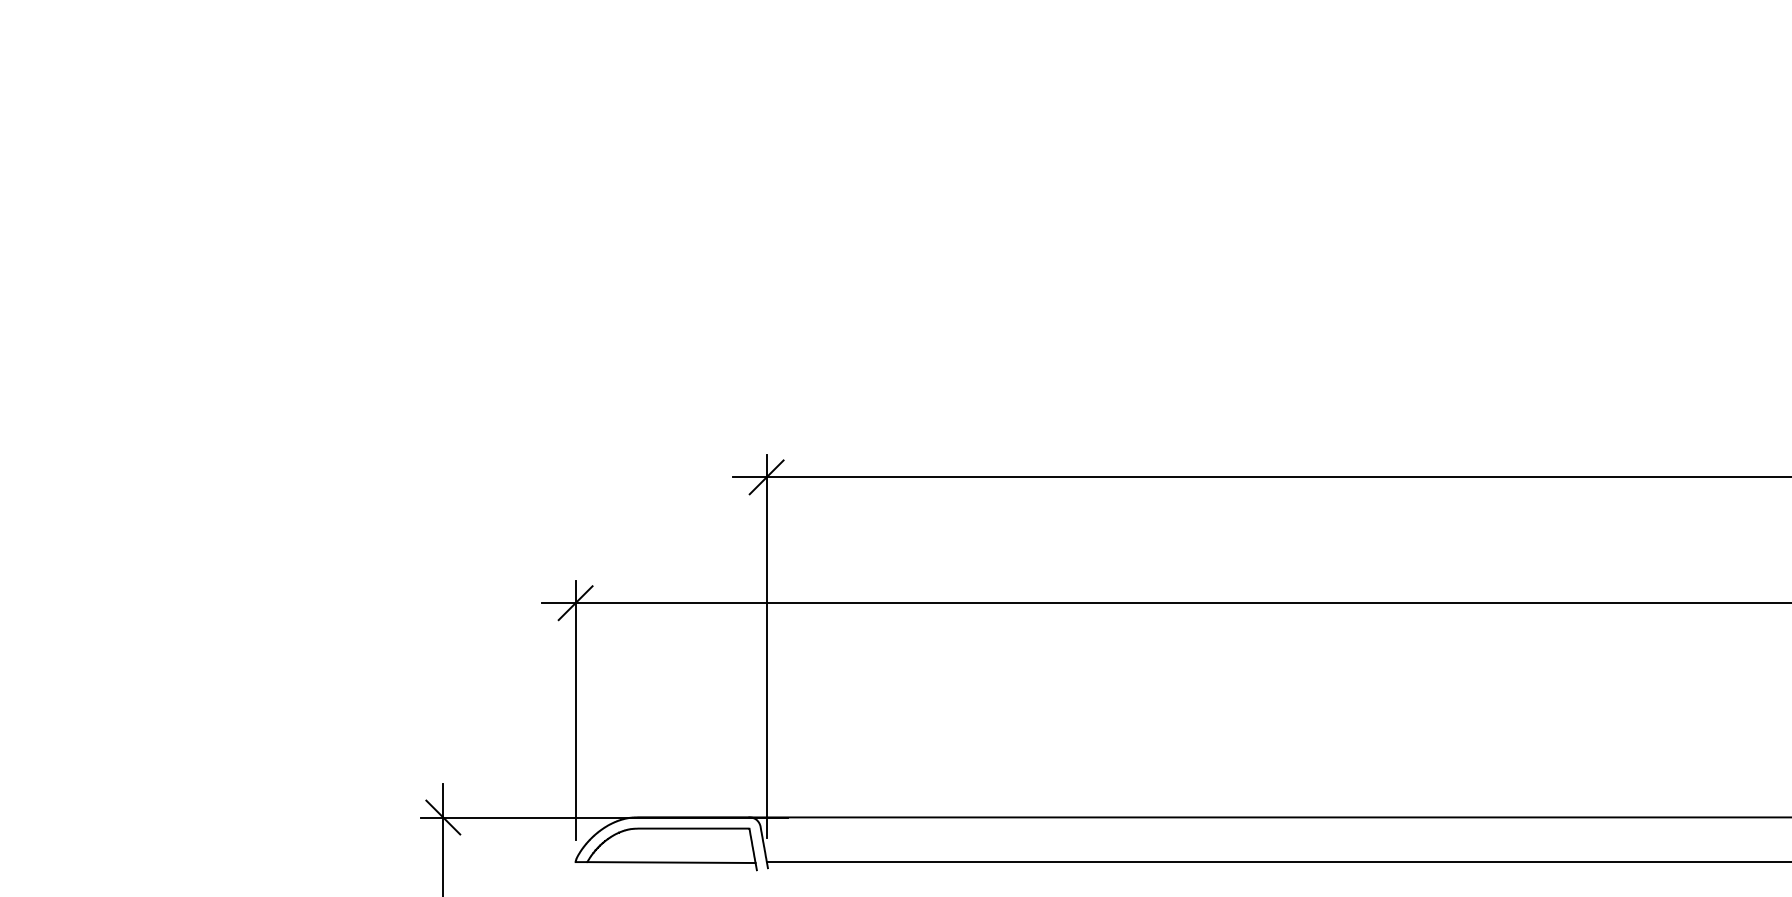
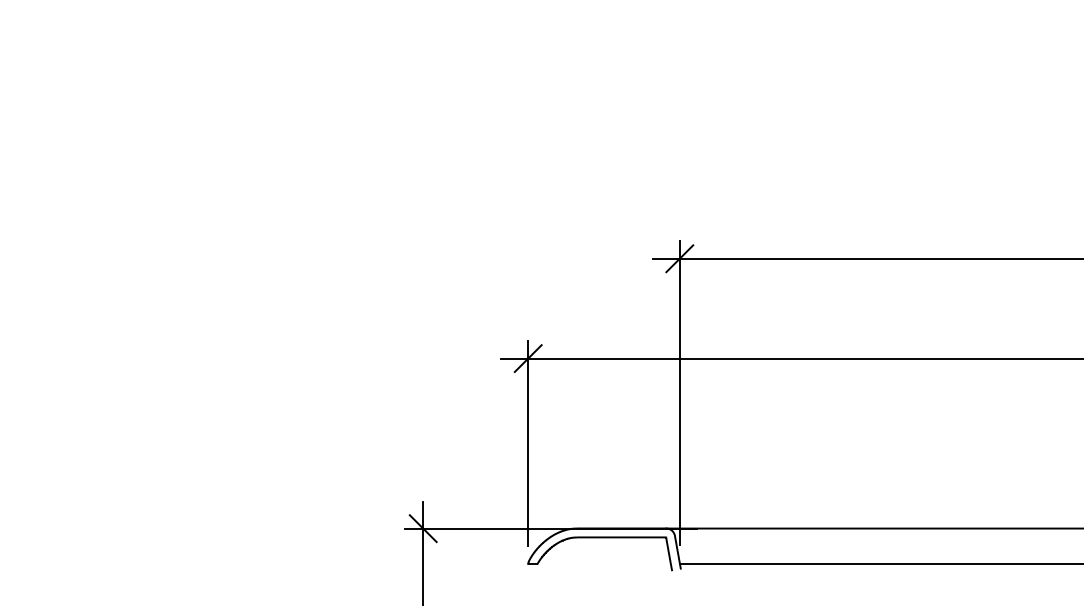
line: (671, 862) -> (604, 564), removed

